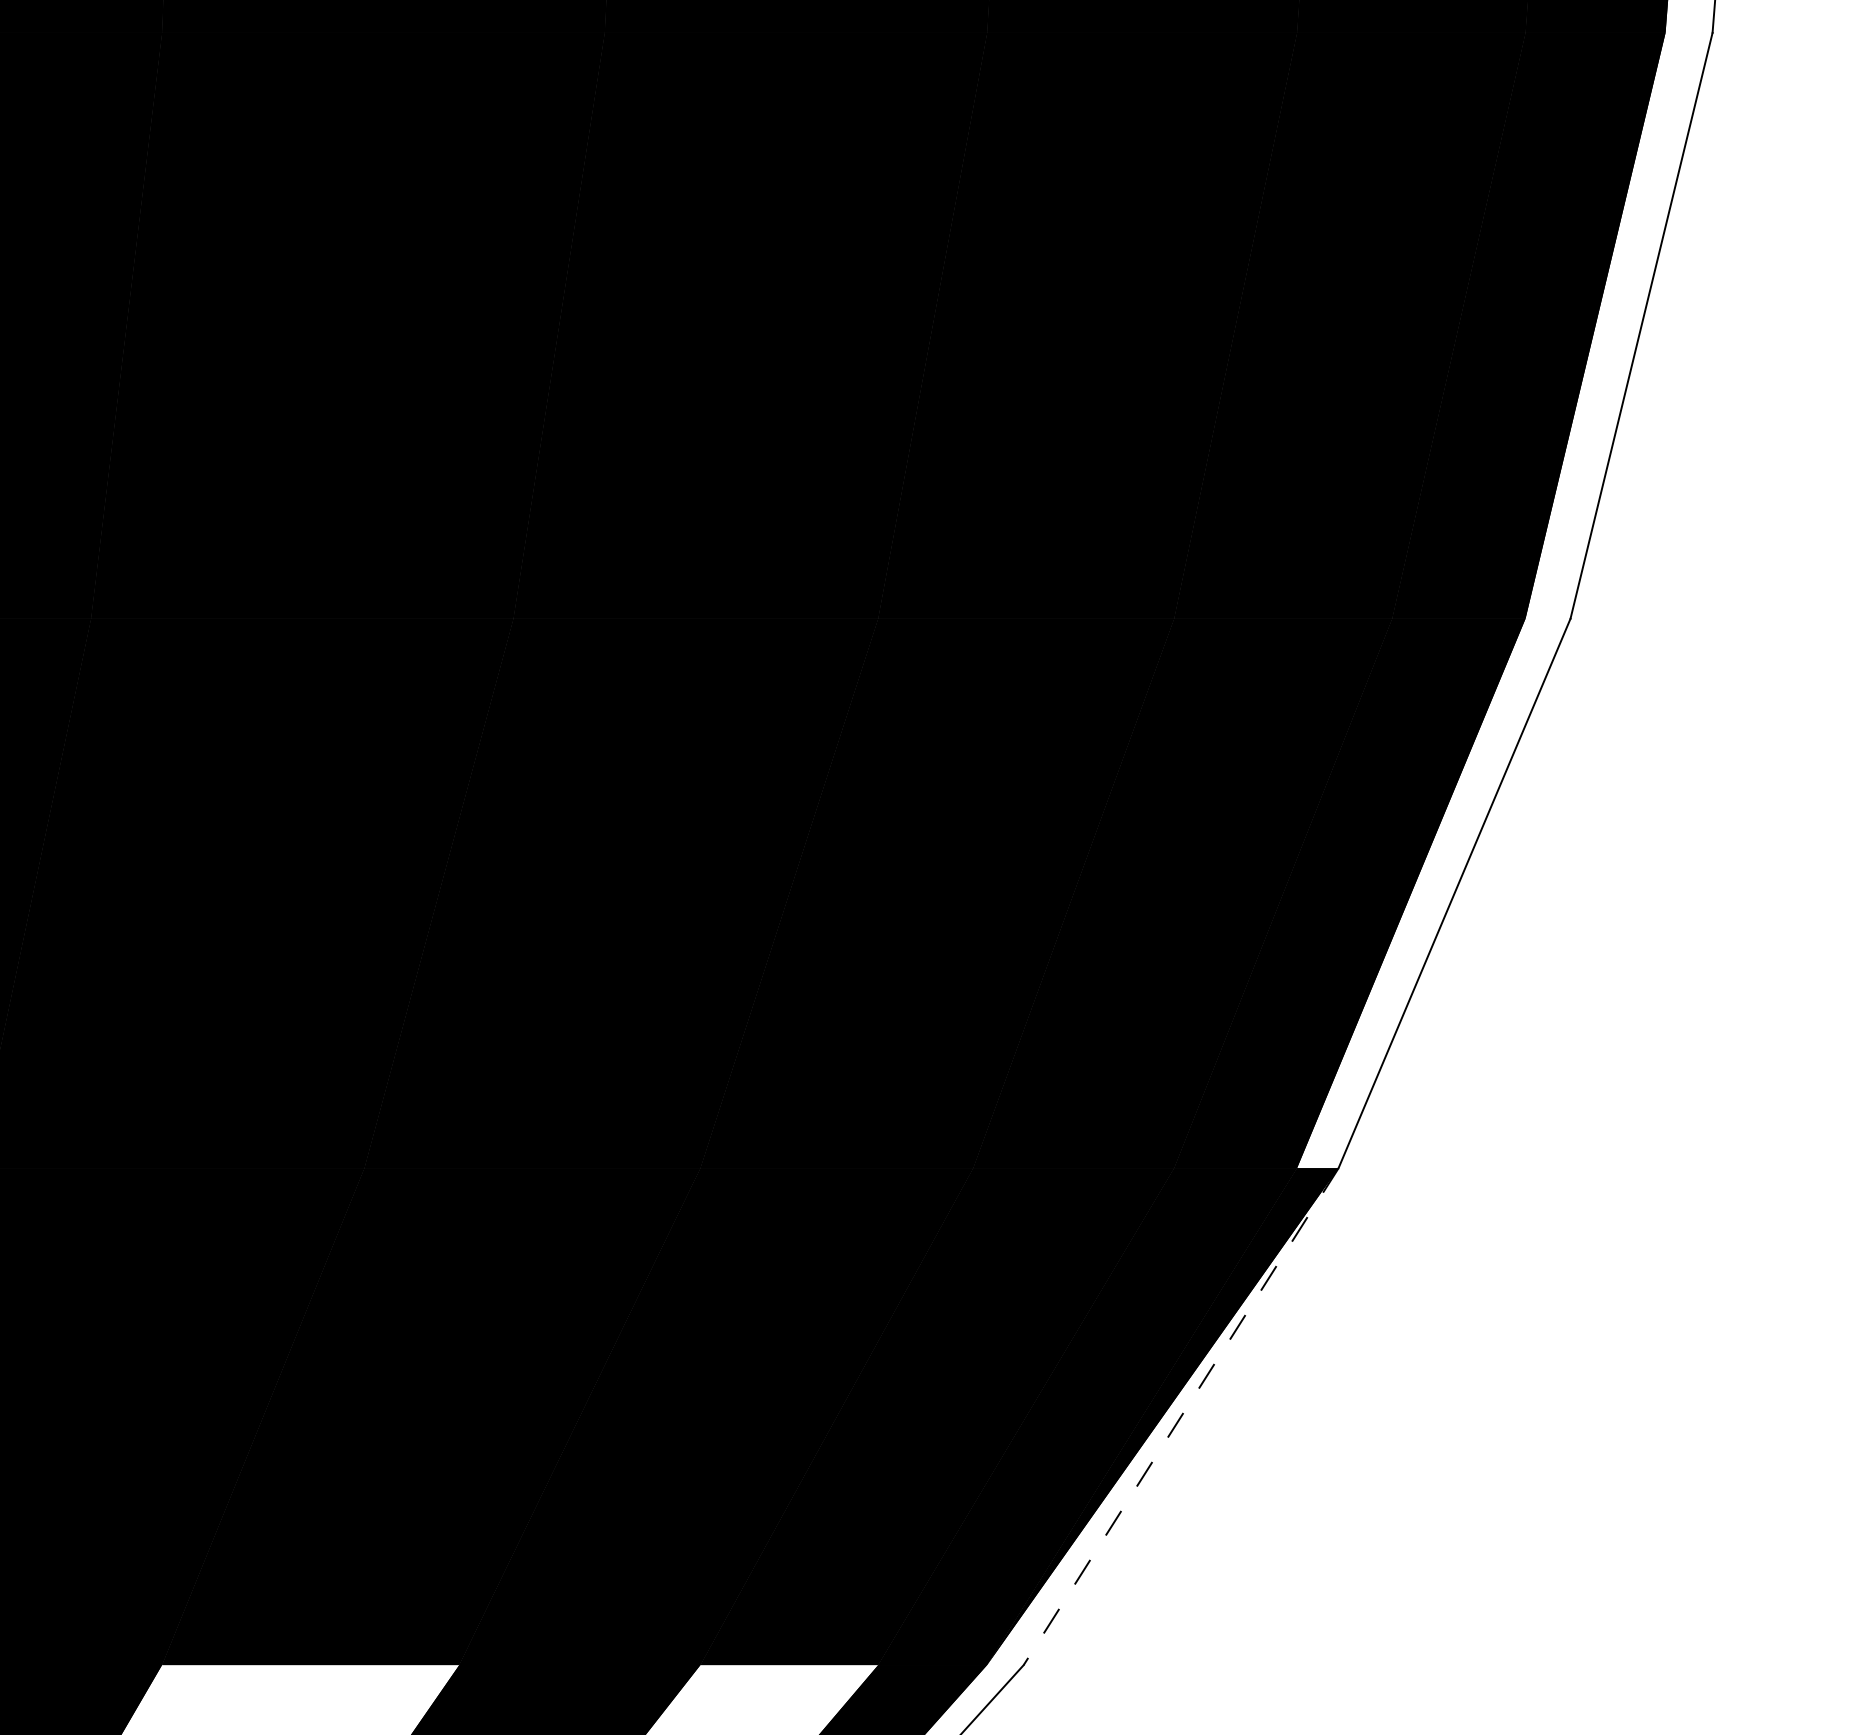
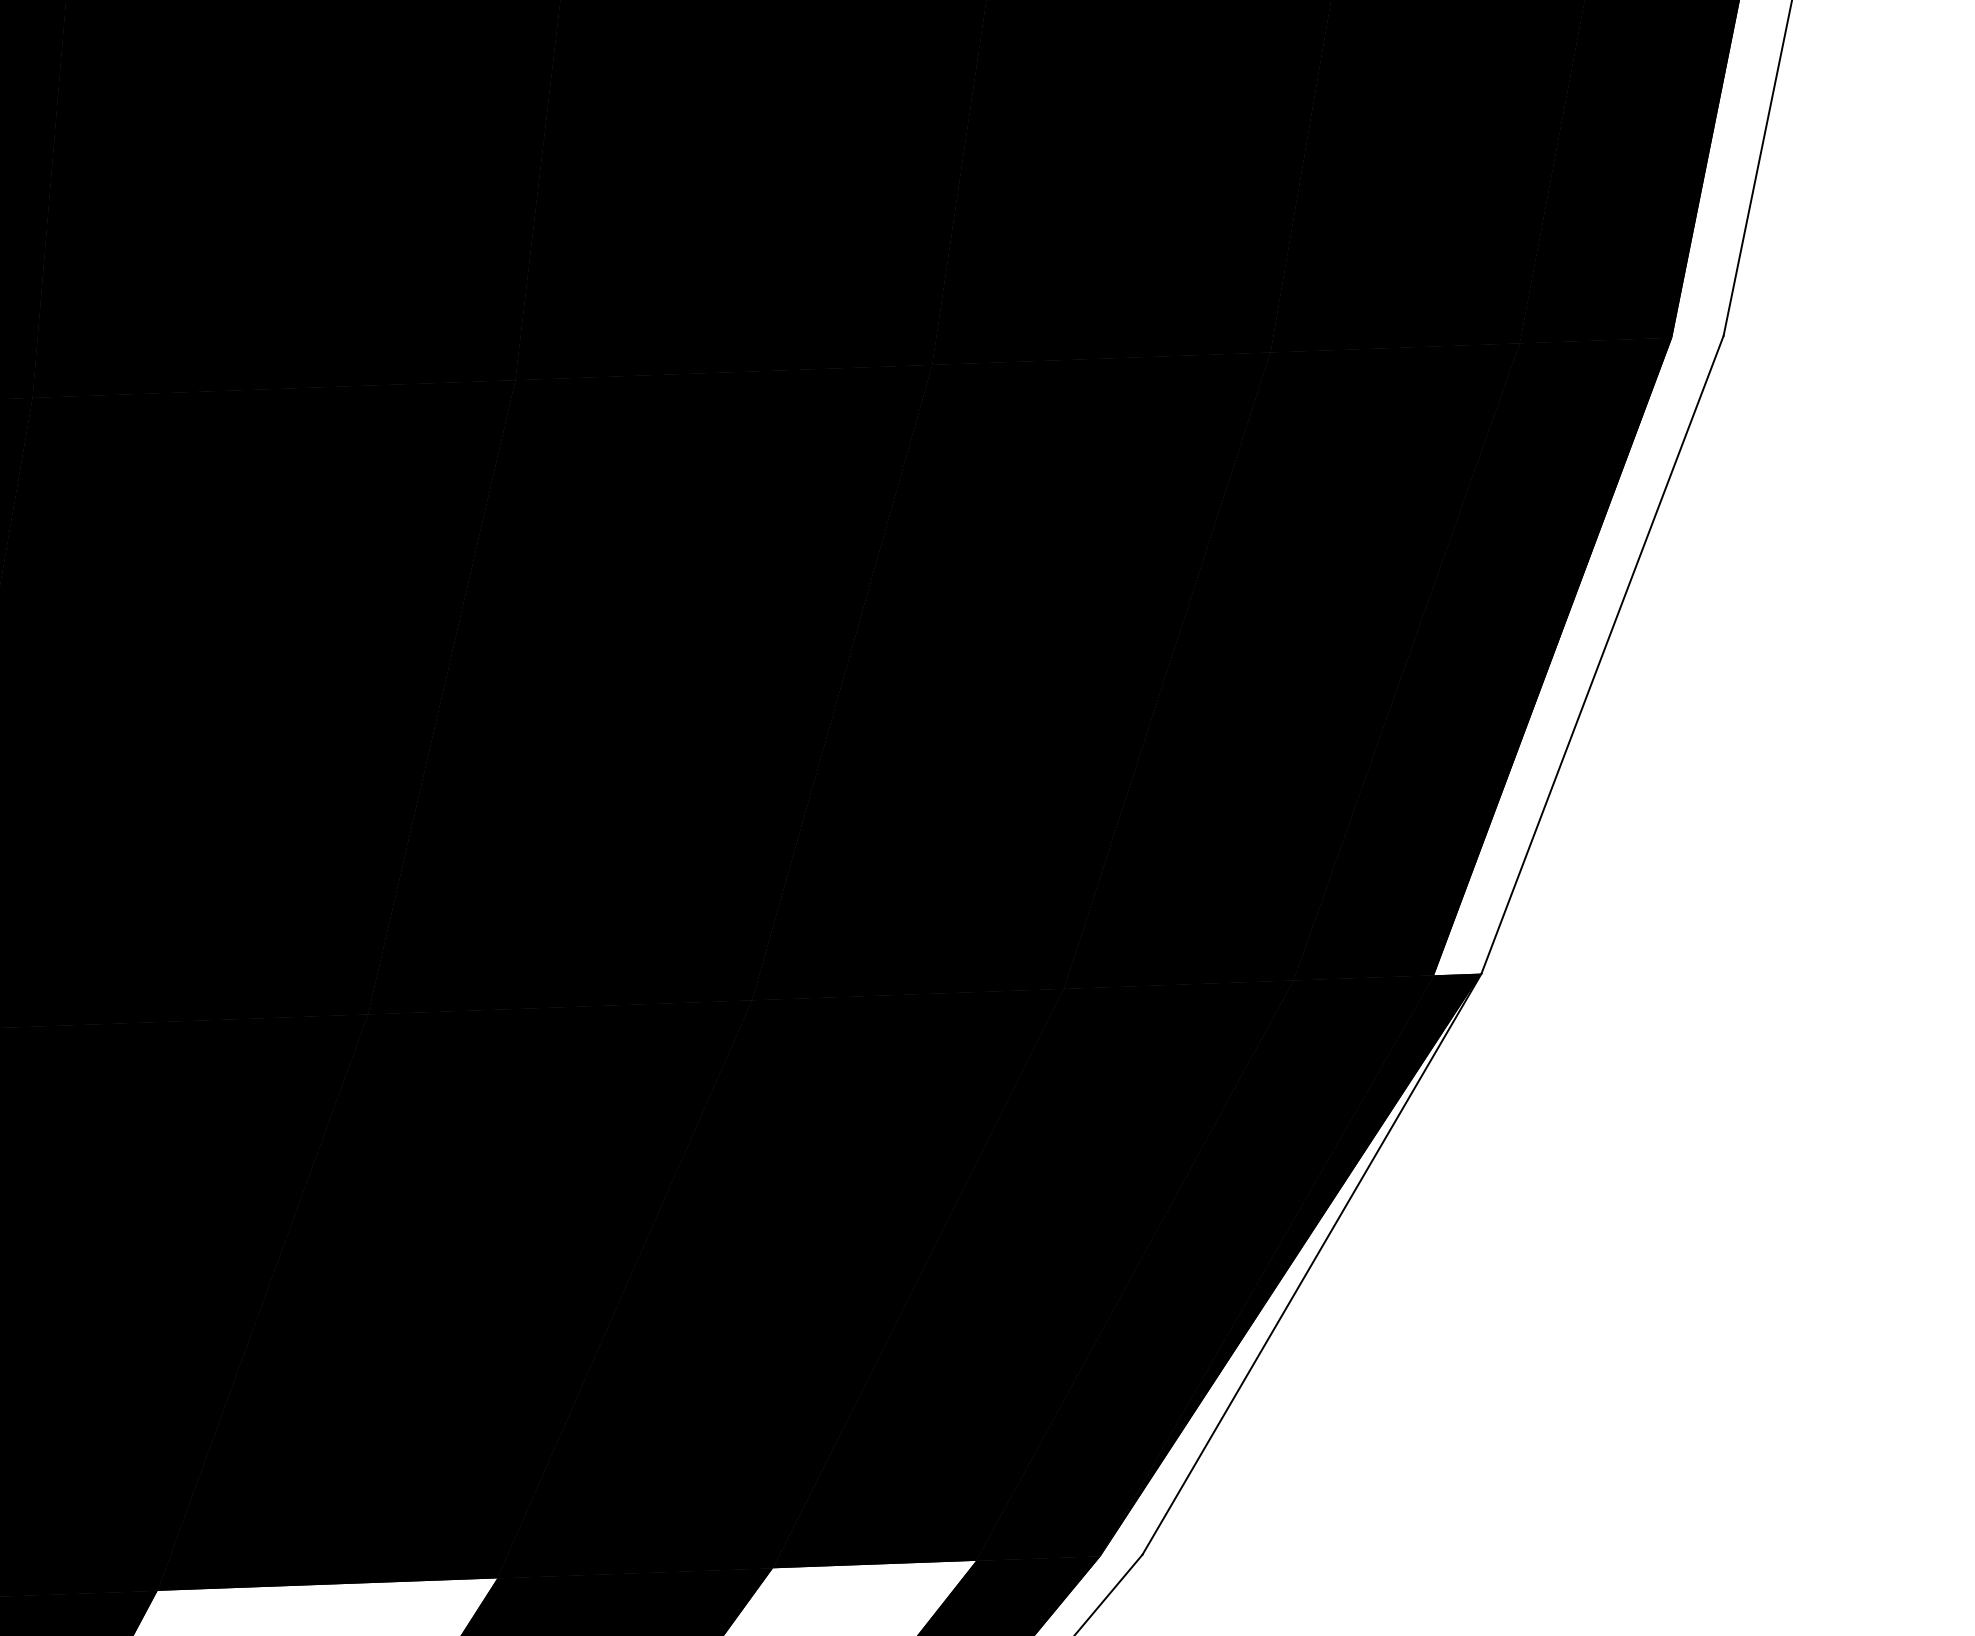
line: (1180, 1417) -> (1311, 1265), dashed -> solid

